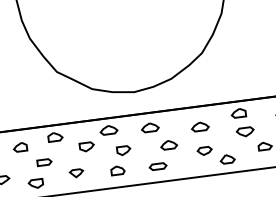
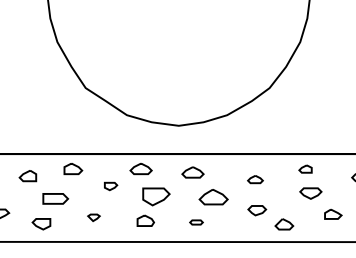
part: (238, 113) -> (305, 169), size x0.7
part: (200, 126) -> (255, 179), size x0.7
part: (168, 145) -> (213, 197), size x1.4
part: (86, 147) -> (110, 186), size x0.7
part: (123, 151) -> (156, 197), size x1.6
part: (44, 162) -> (55, 198), size x1.4
part: (158, 166) -> (196, 222), size x0.6
part: (76, 173) -> (93, 217), size x0.7

